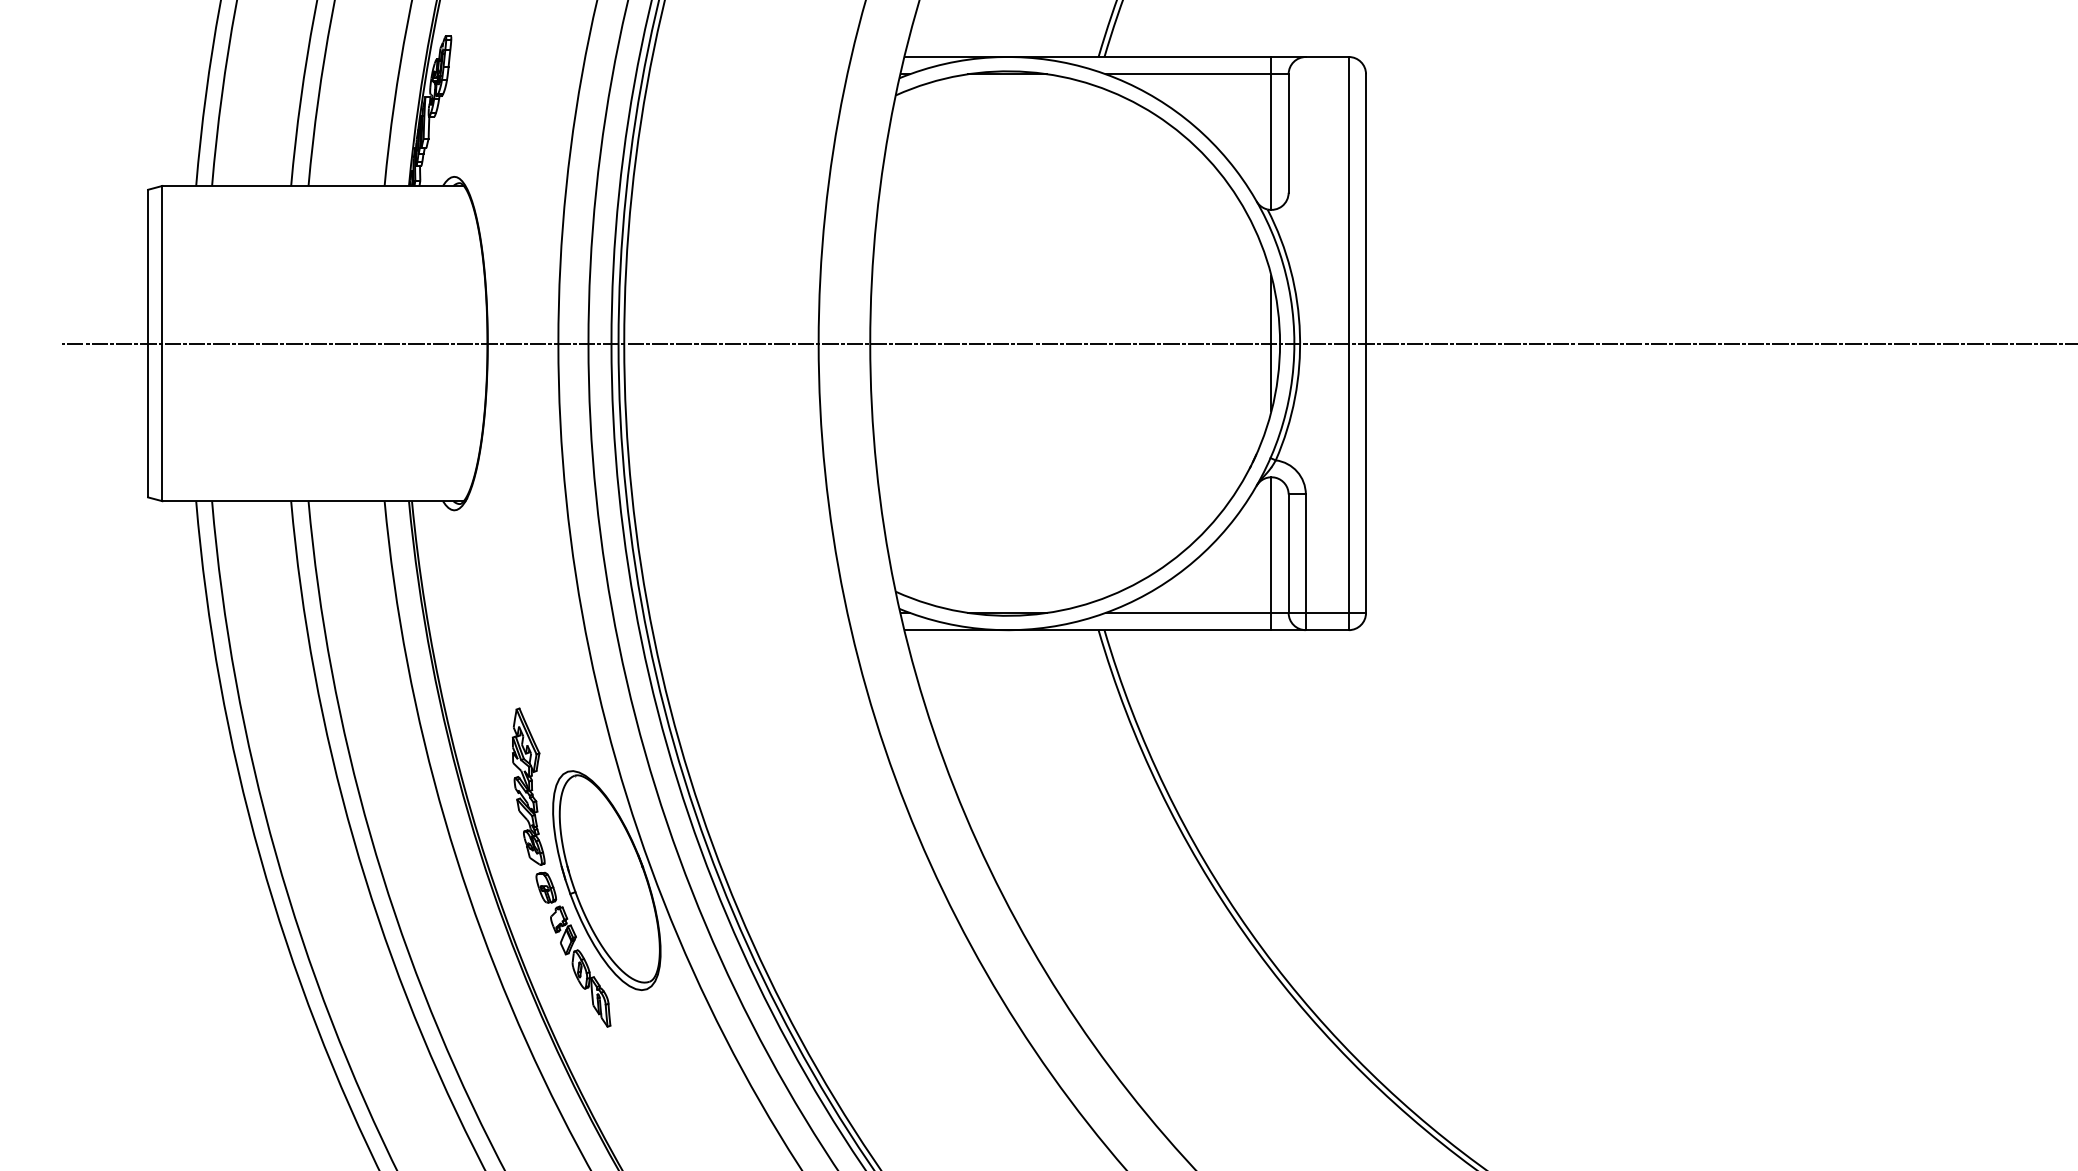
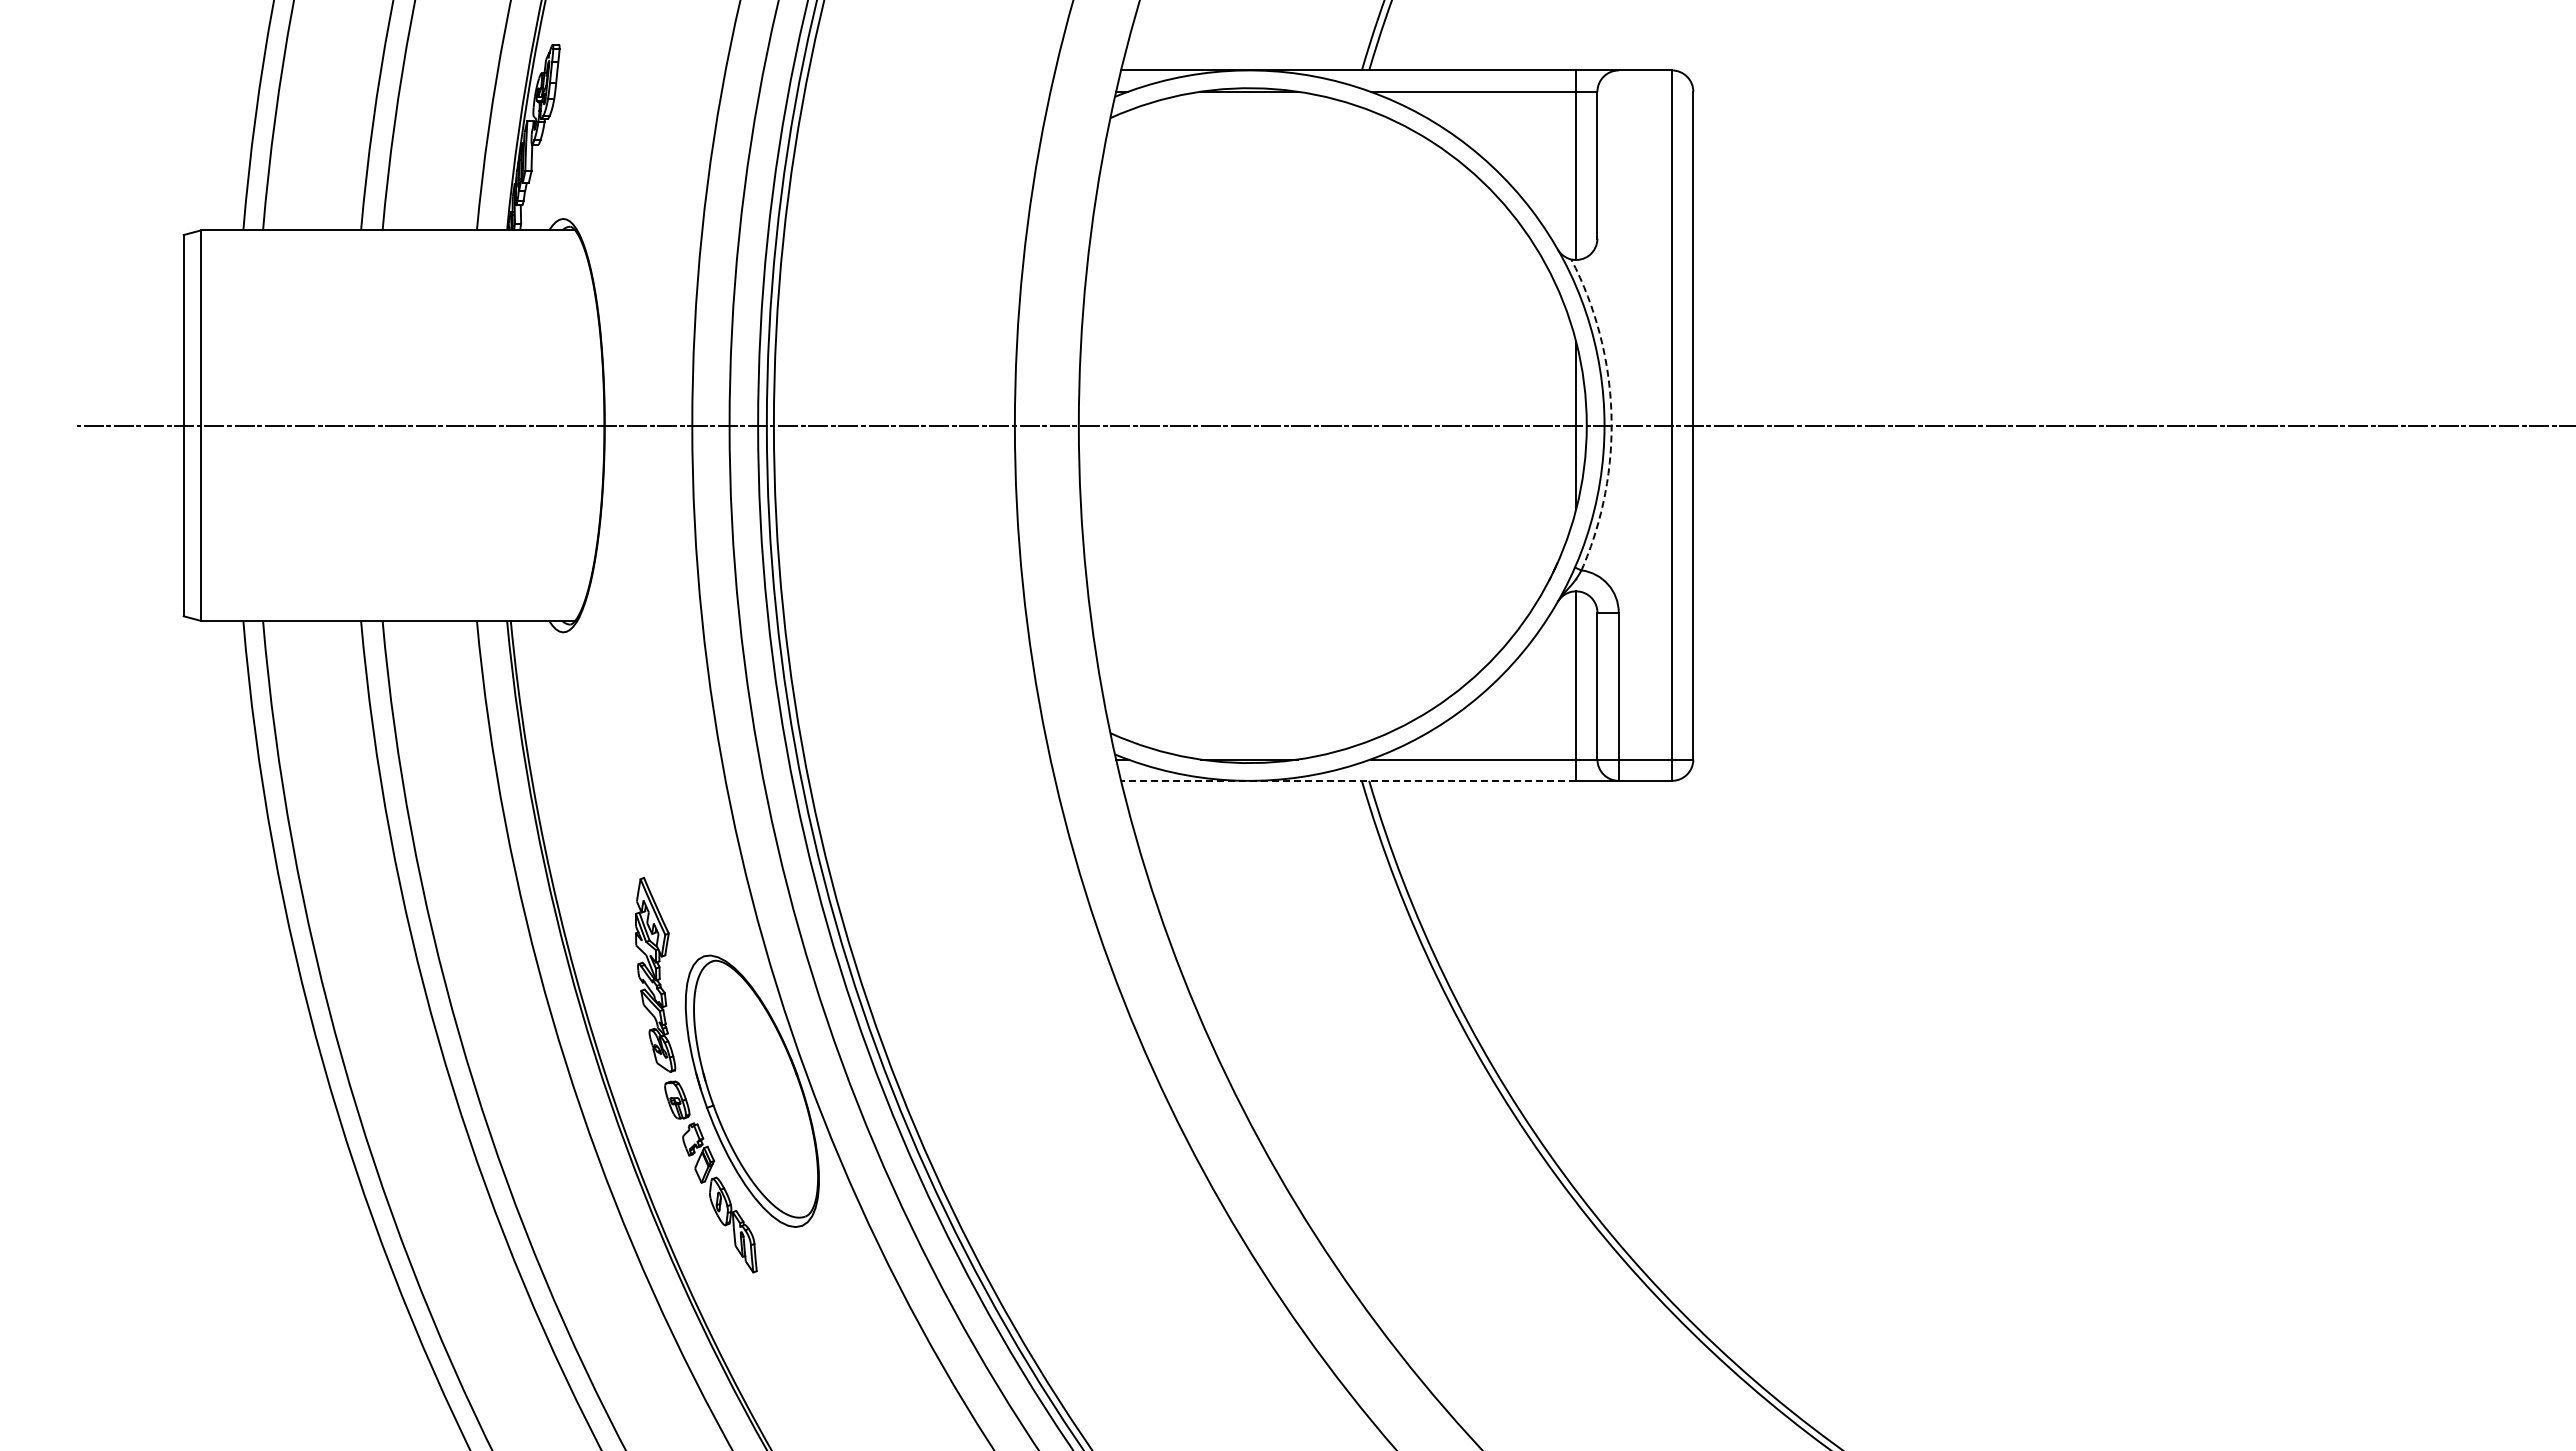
arc: (1299, 333) -> (1611, 413), solid -> dashed
line: (1087, 629) -> (1348, 780), solid -> dashed

